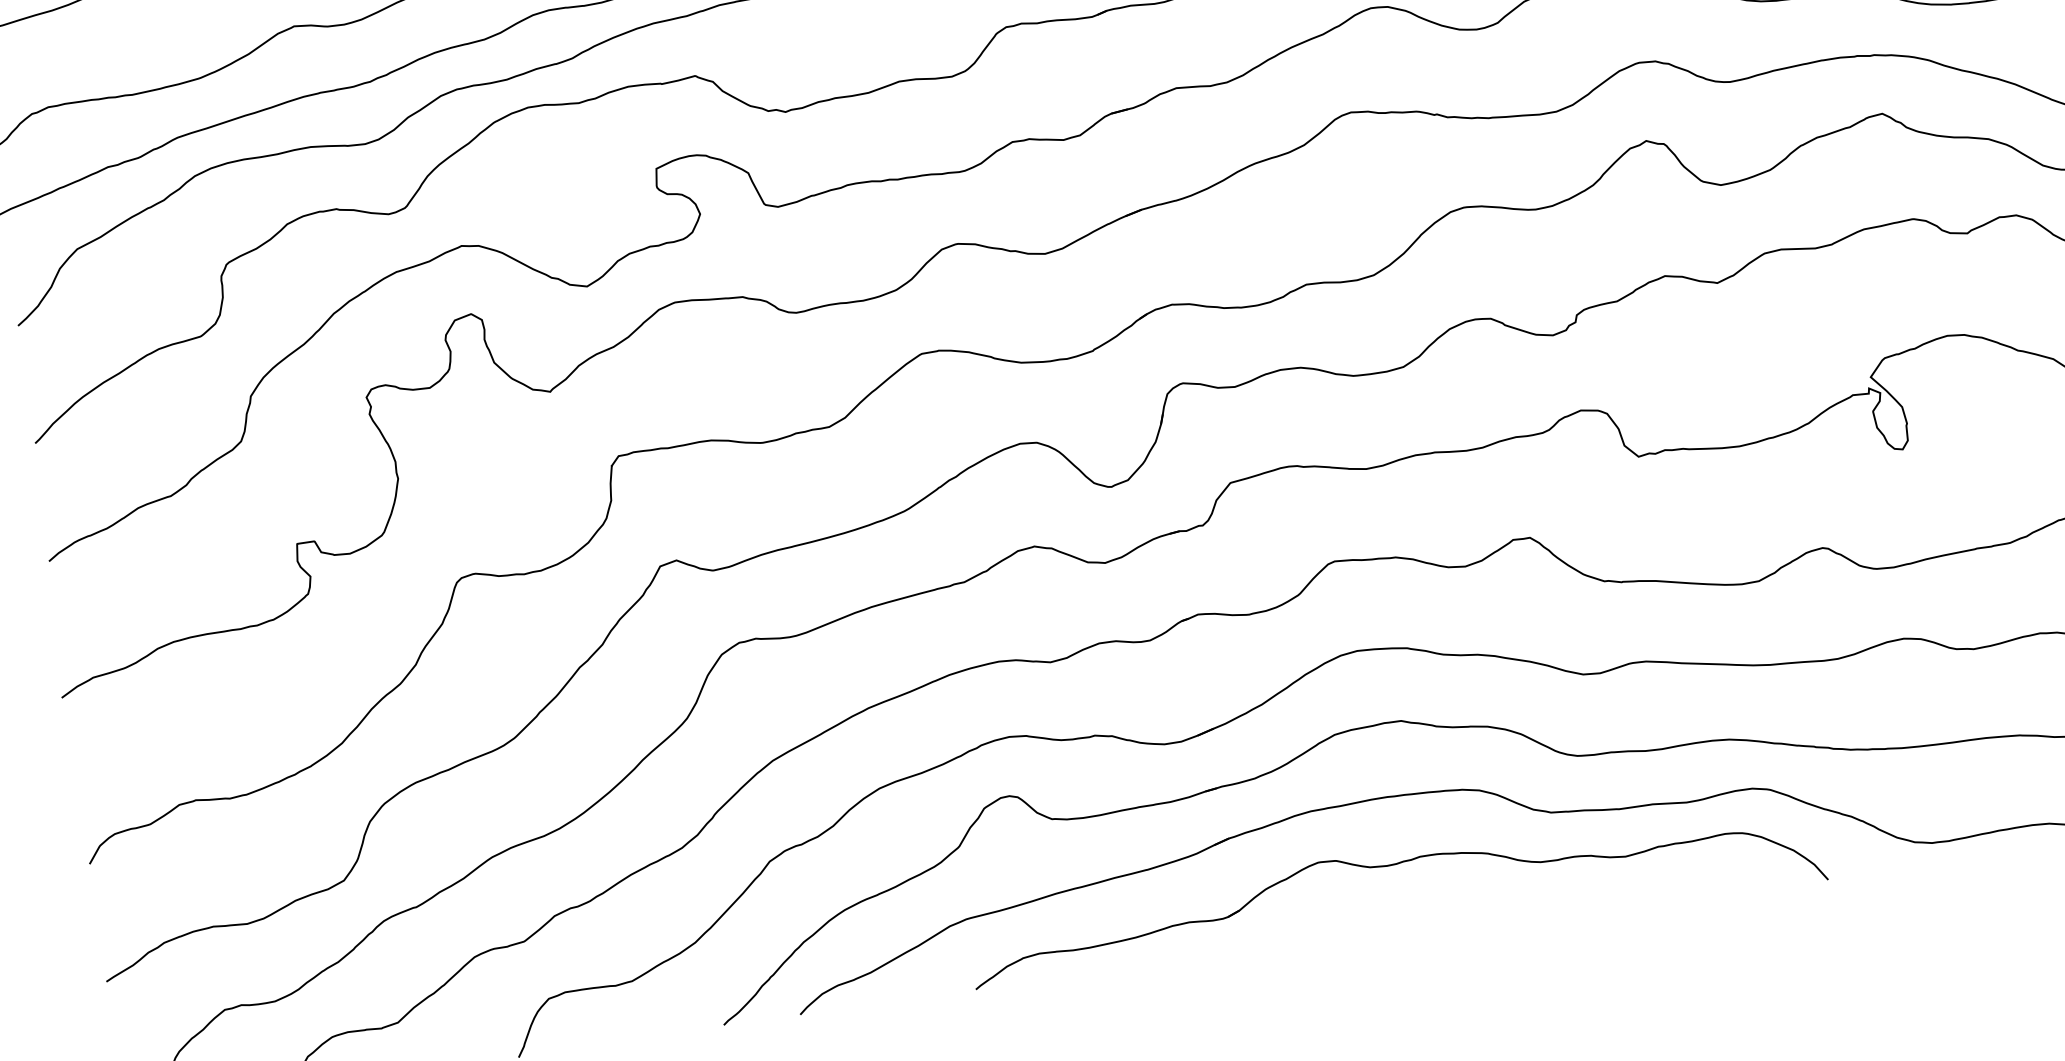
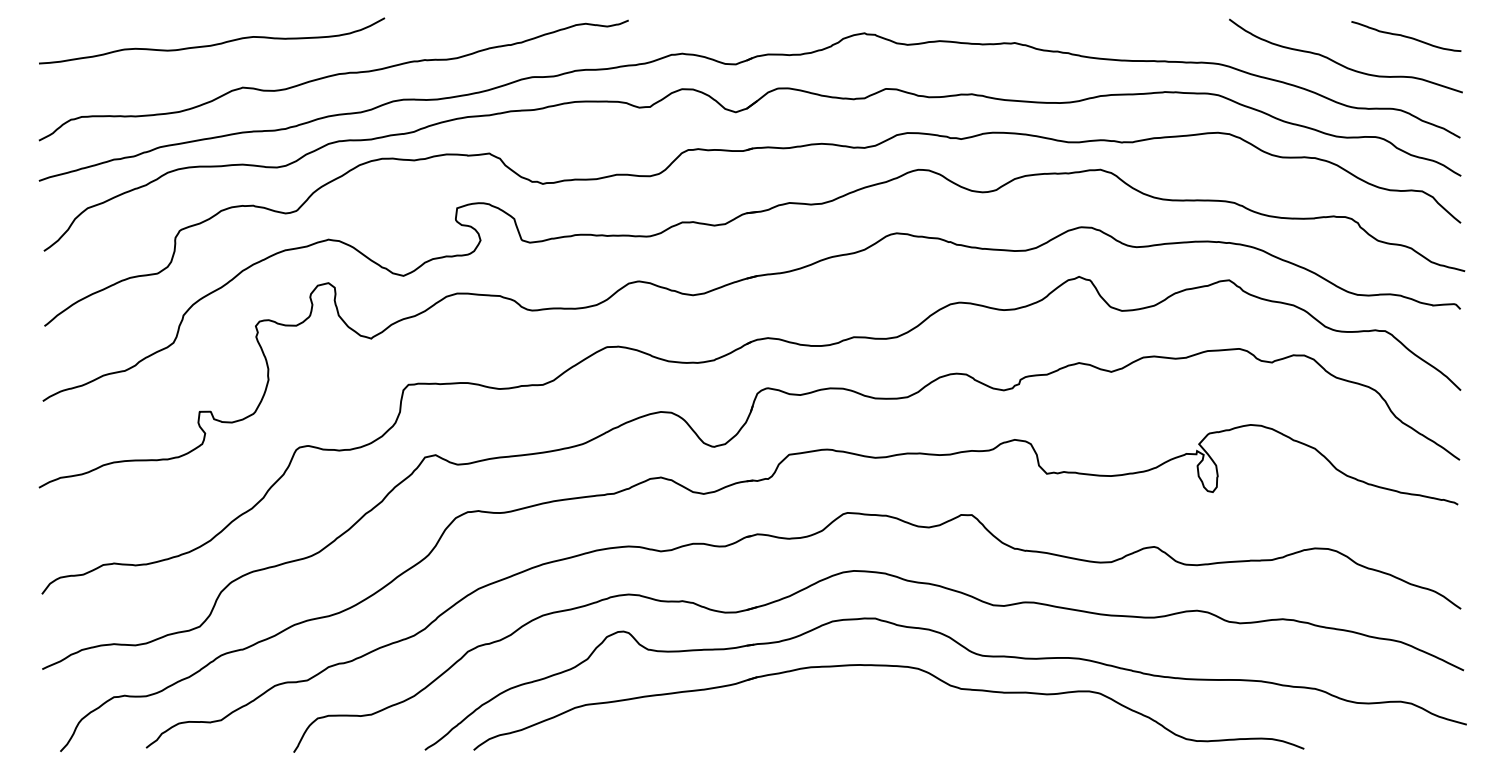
part: (1392, 865) -> (857, 708), removed

